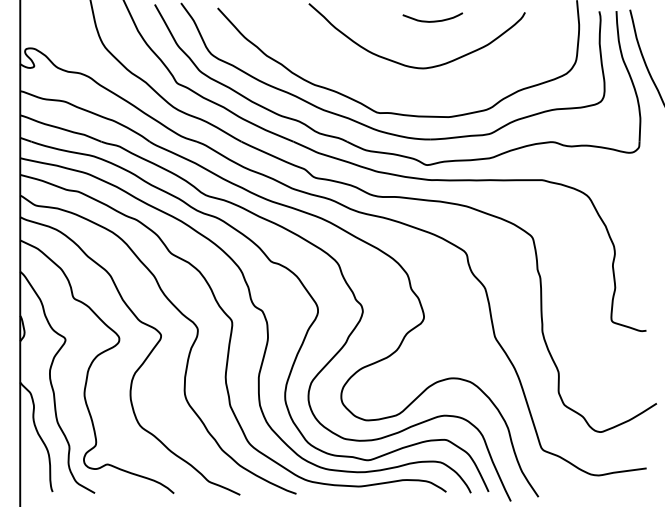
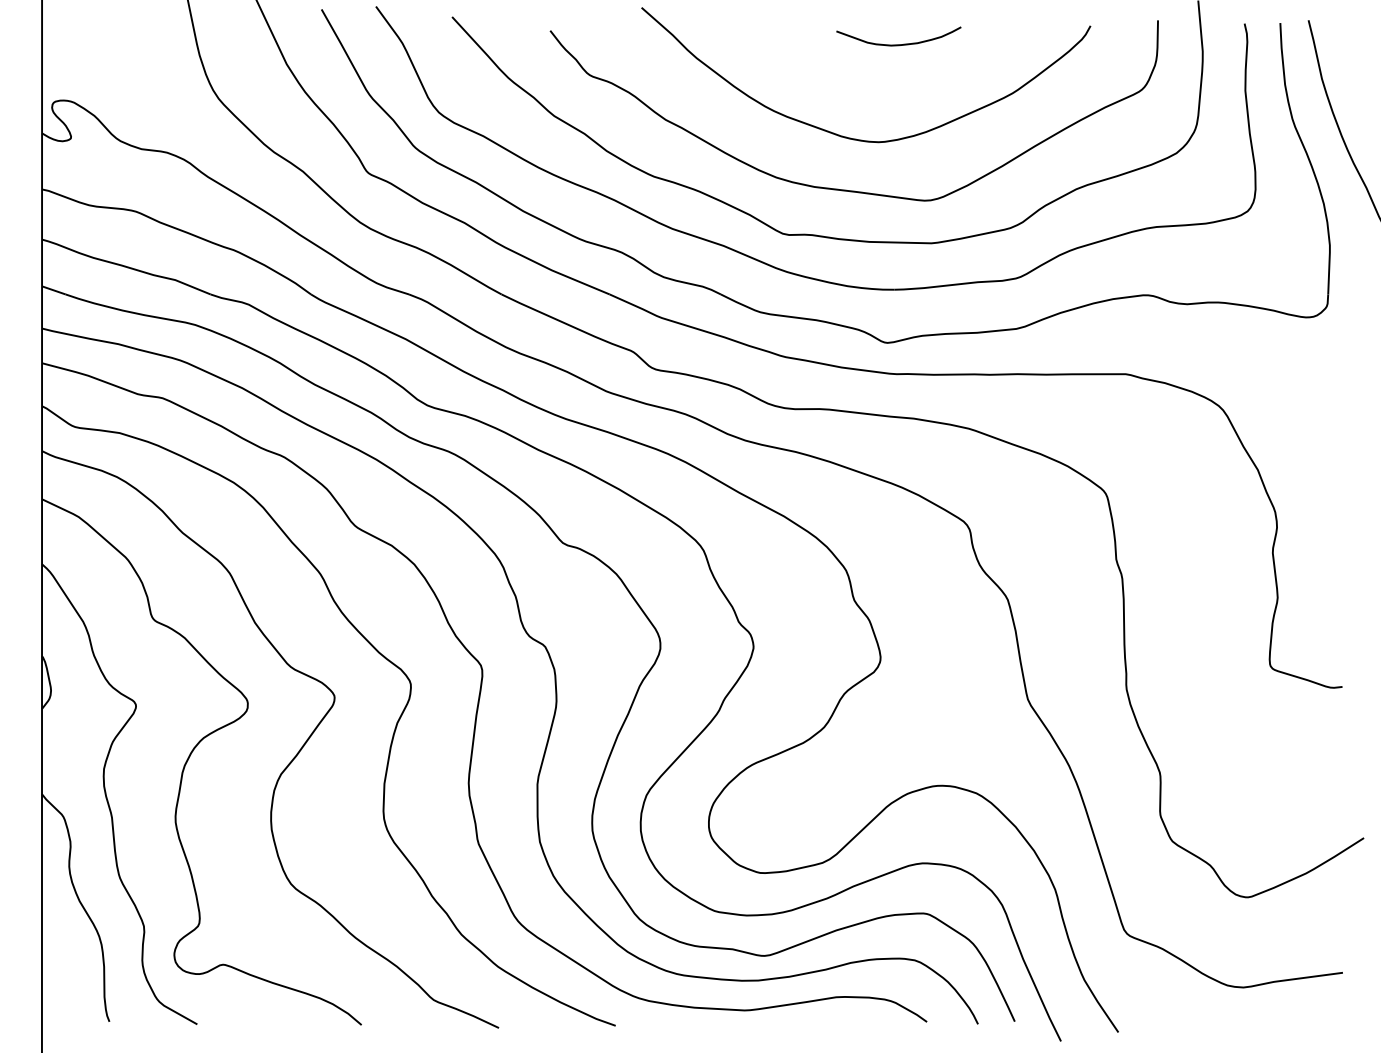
curve: (407, 90) -> (846, 187), added

